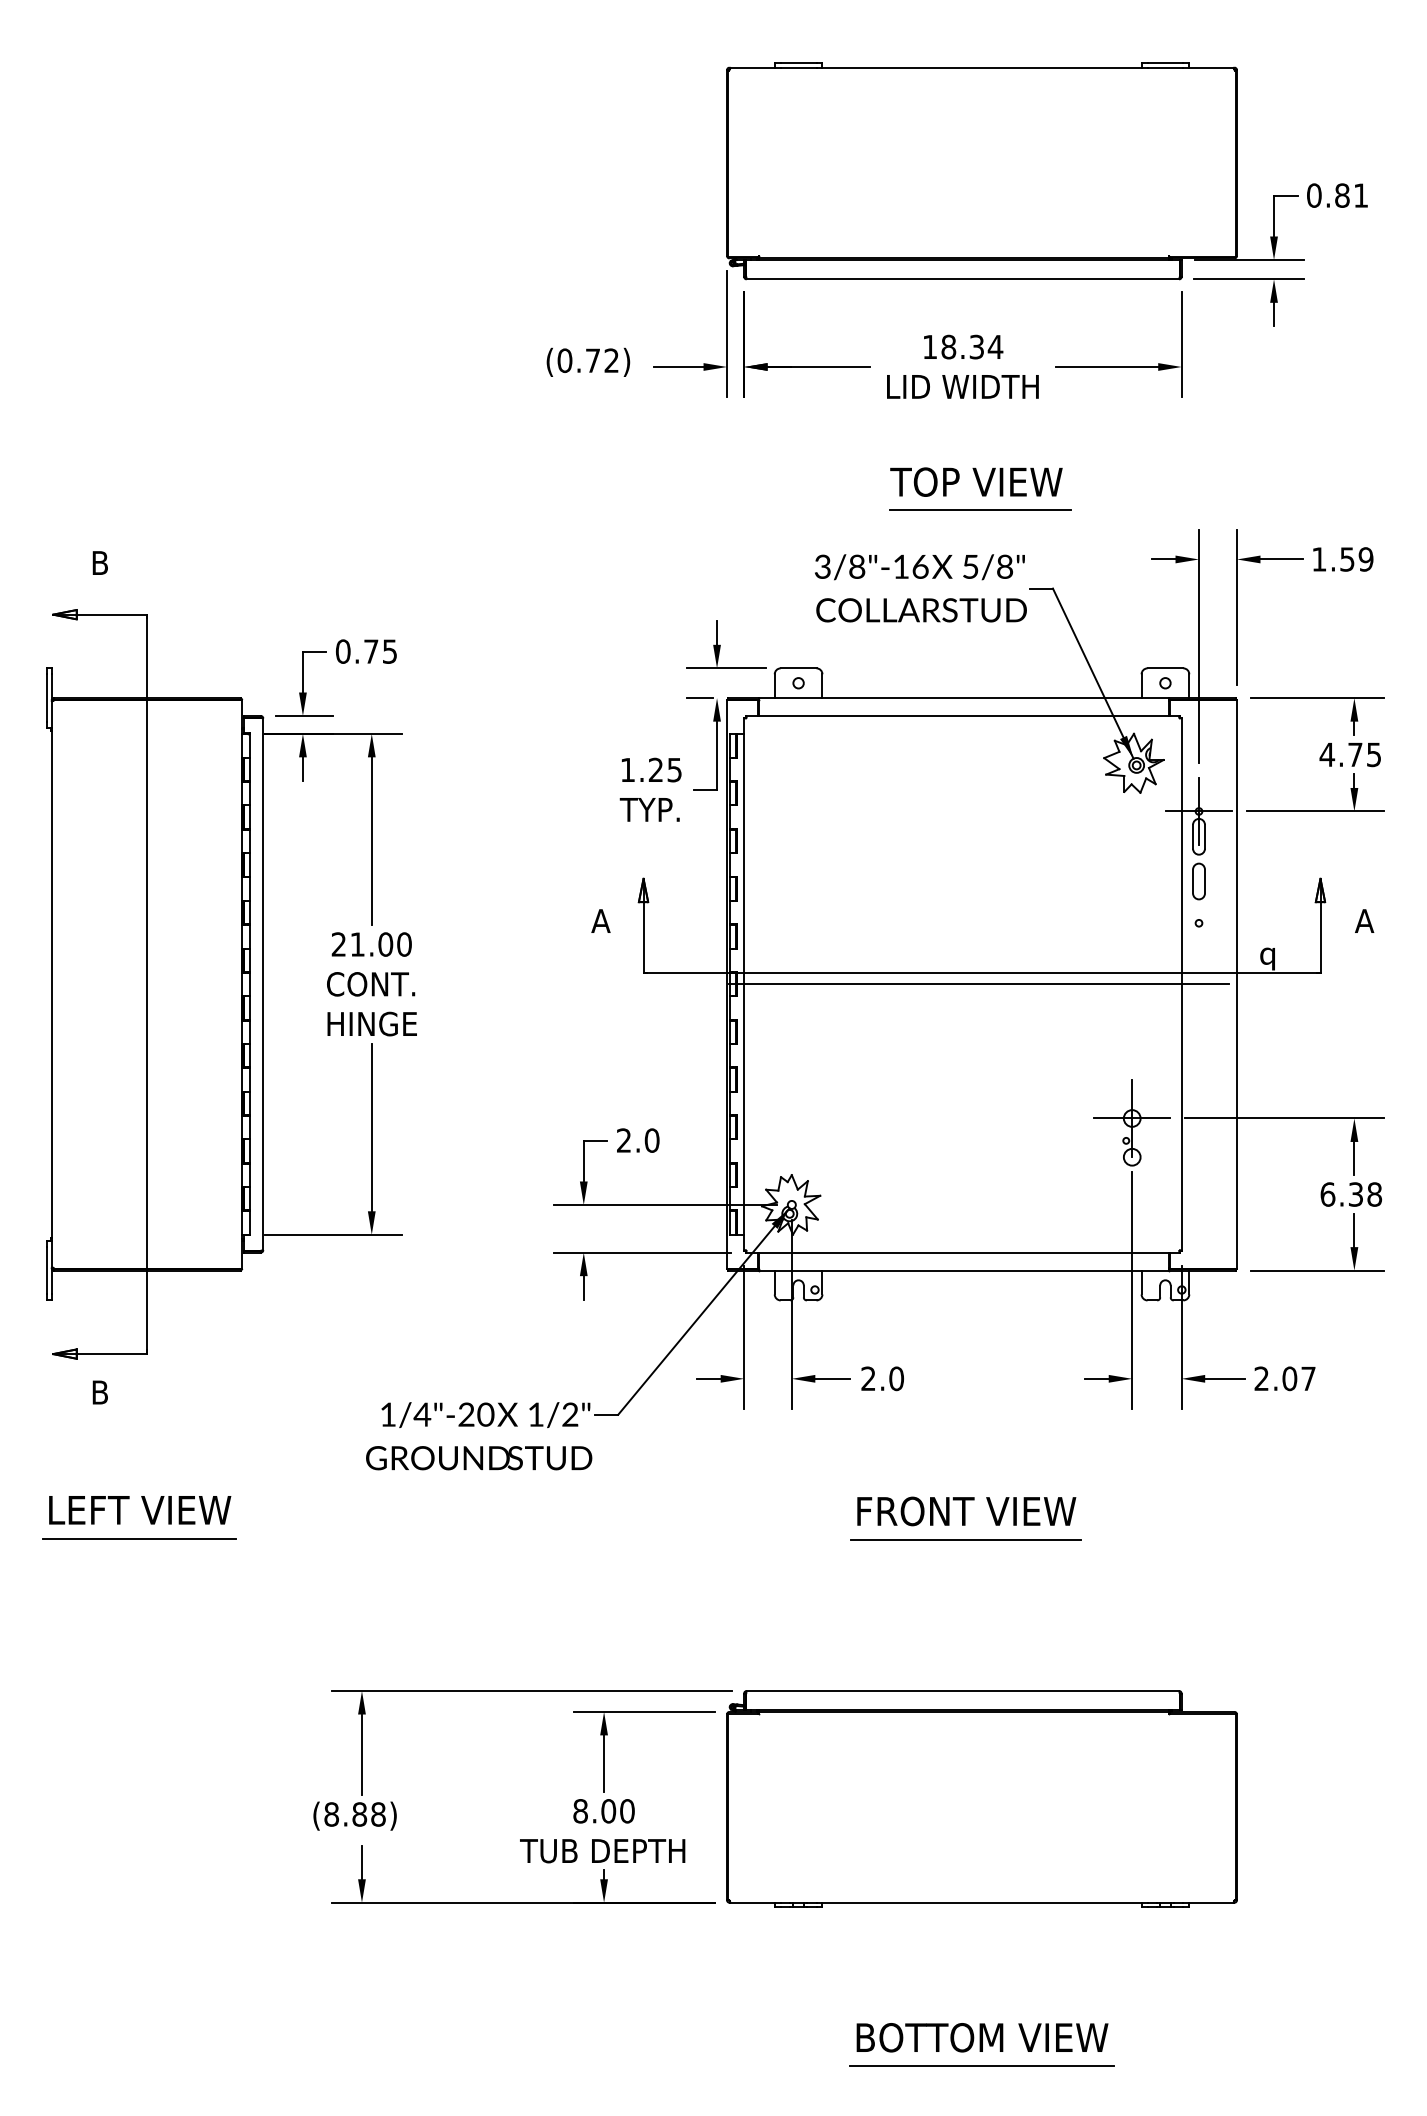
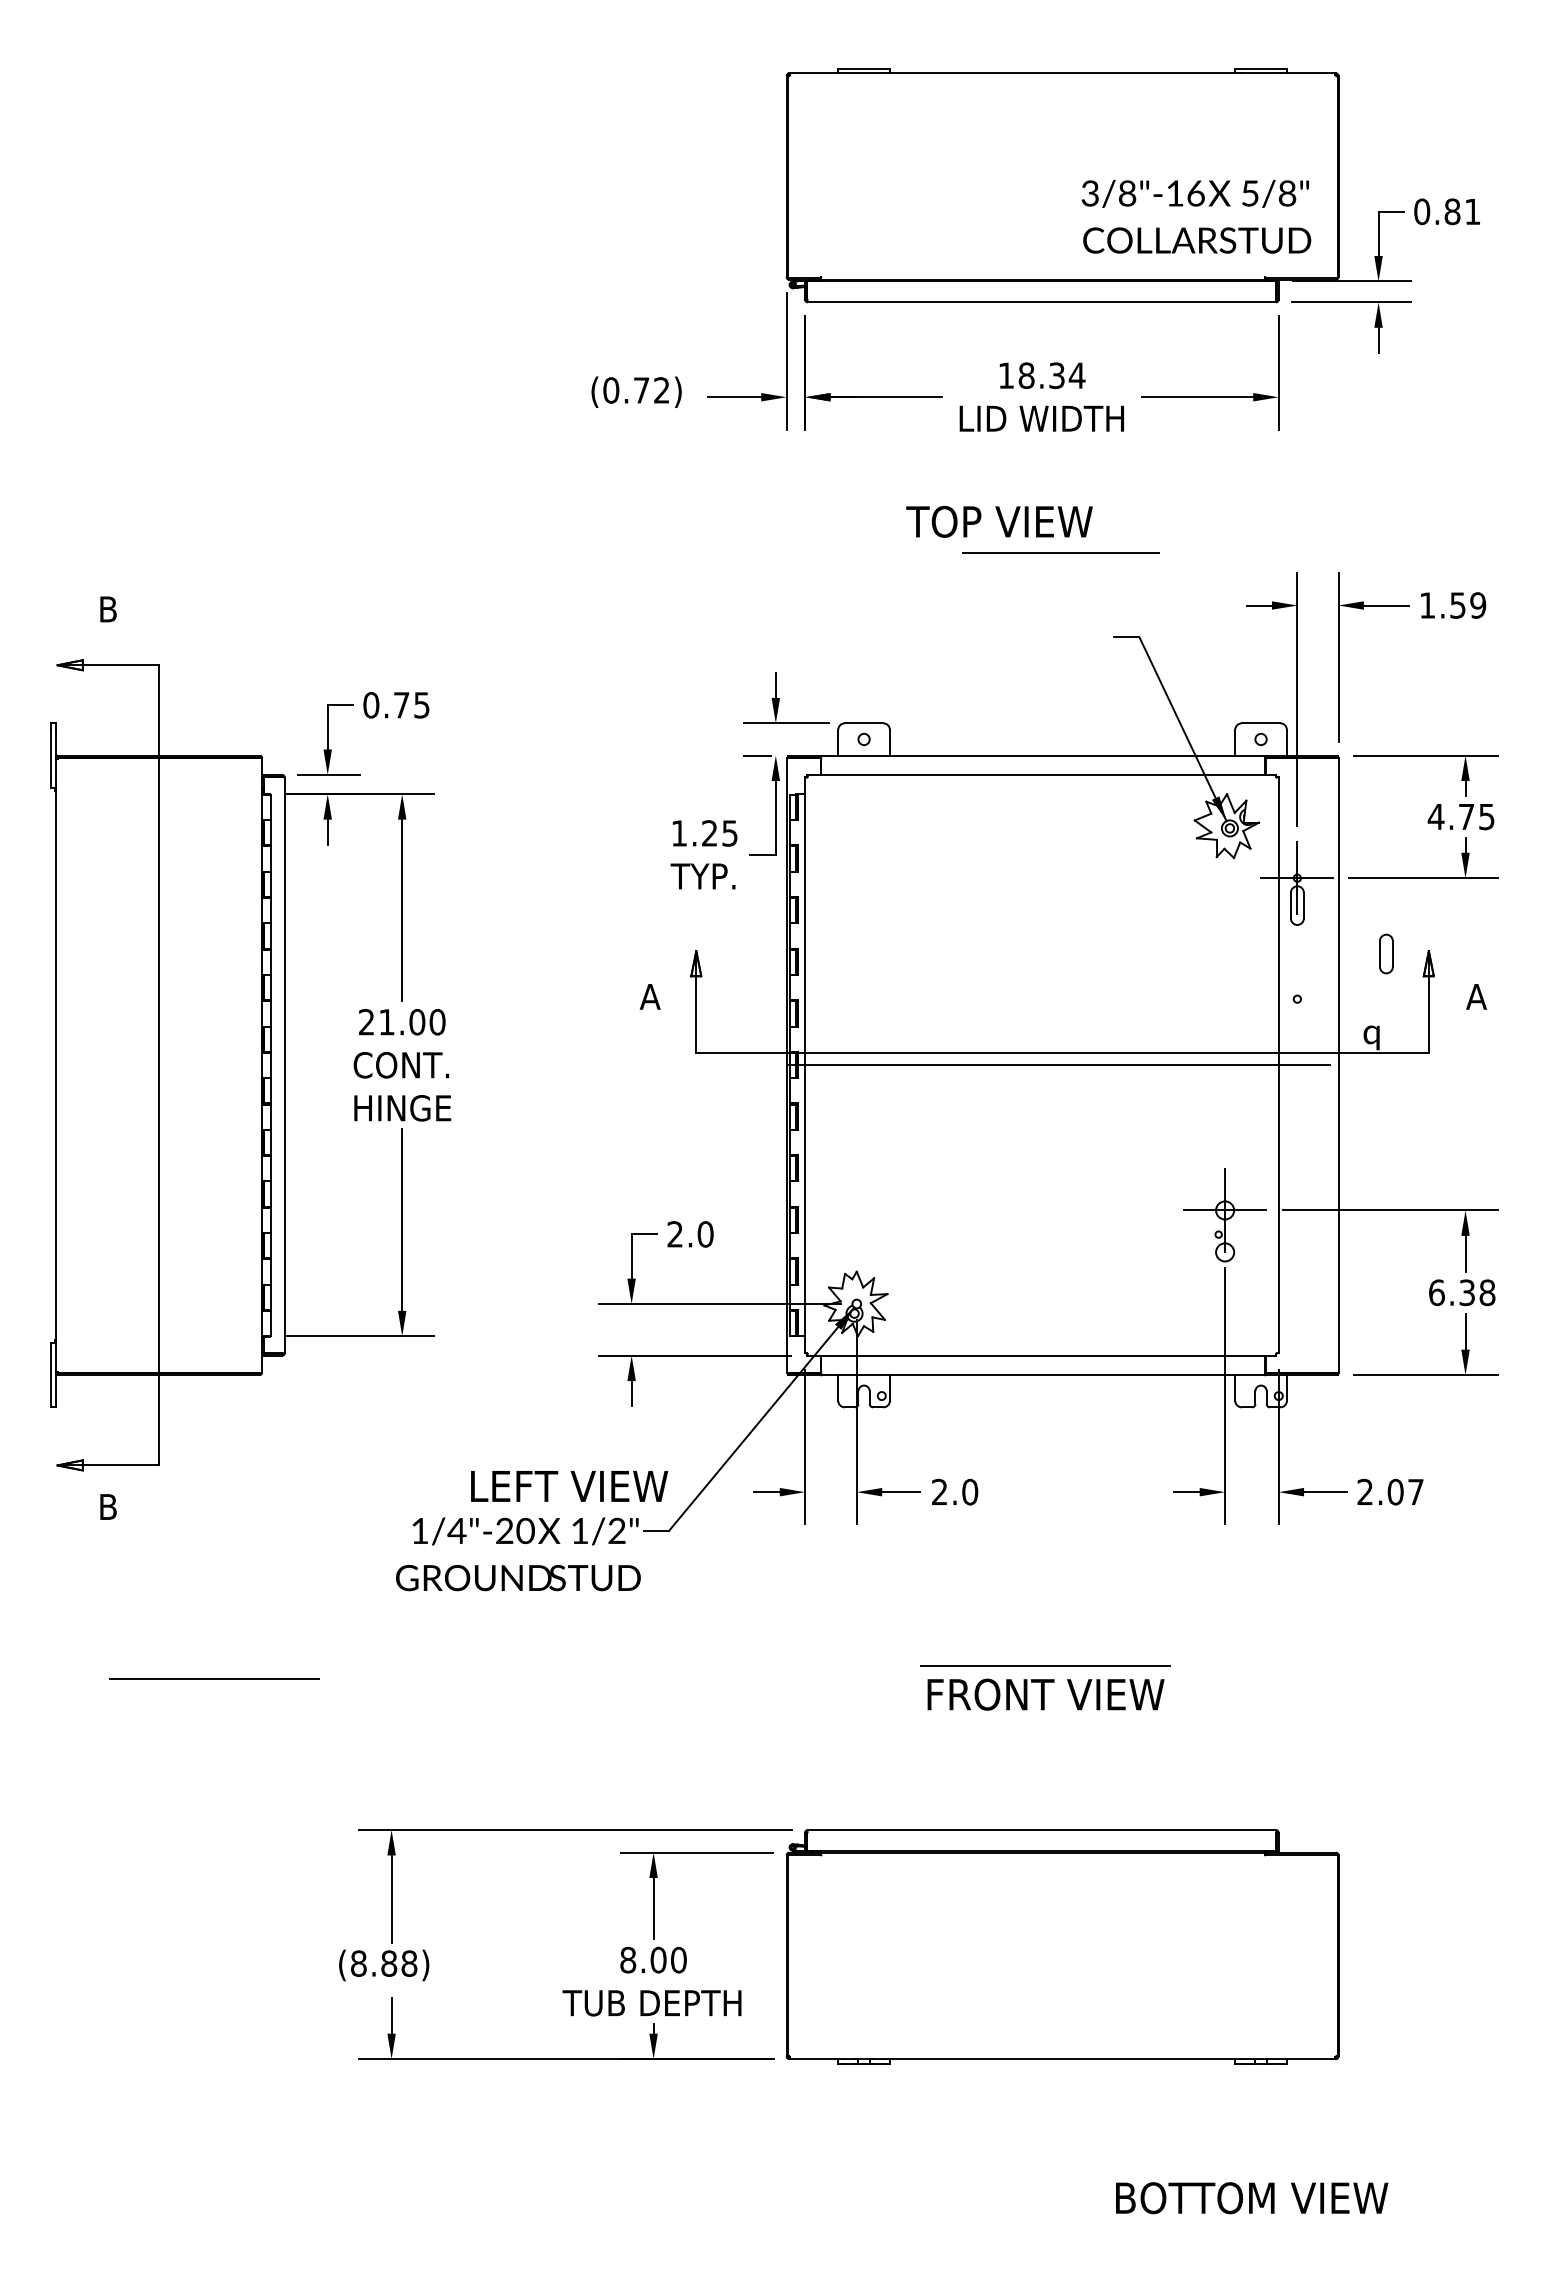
text: (976, 481) -> (999, 521), moved
text: (920, 588) -> (1196, 216), moved
part: (1199, 881) -> (1386, 953), moved
text: (140, 1510) -> (569, 1486), moved
text: (966, 1511) -> (1045, 1694), moved
line: (139, 1538) -> (214, 1678), moved
text: (982, 2038) -> (1252, 2198), moved
line: (981, 2065) -> (1062, 2235), removed

